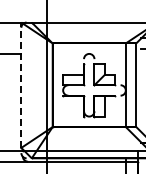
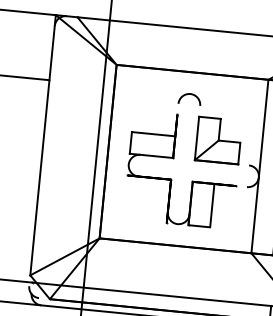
line: (21, 85) -> (43, 145), dashed -> solid

